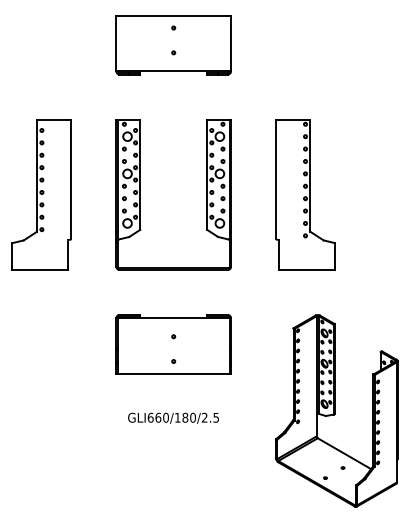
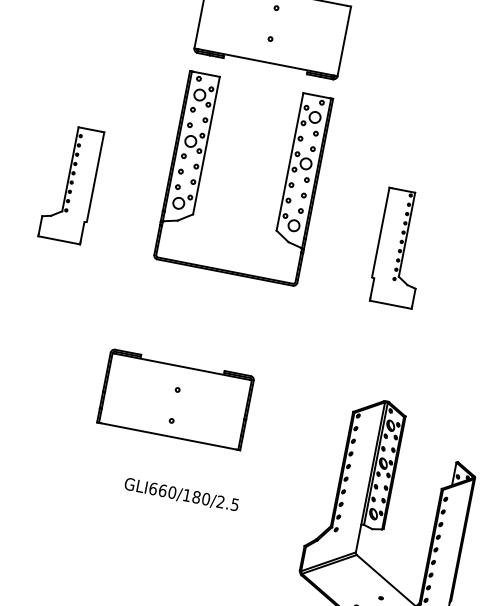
part: (41, 194) -> (71, 183), size x0.6
part: (140, 194) -> (201, 170), moved
part: (305, 194) -> (400, 247), size x0.6
part: (173, 344) -> (175, 399), moved

